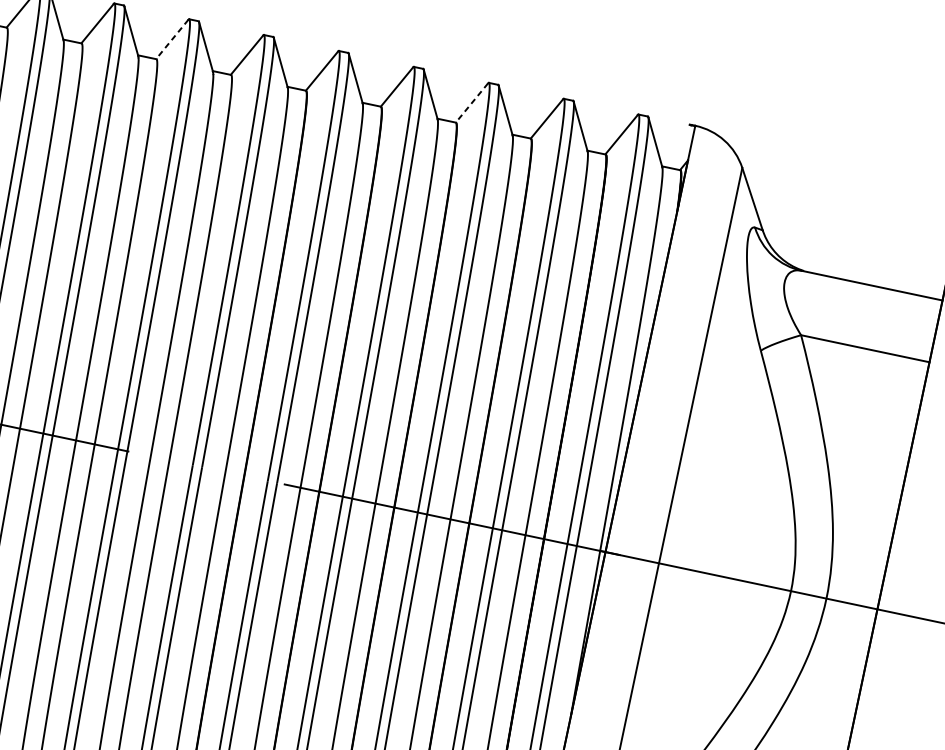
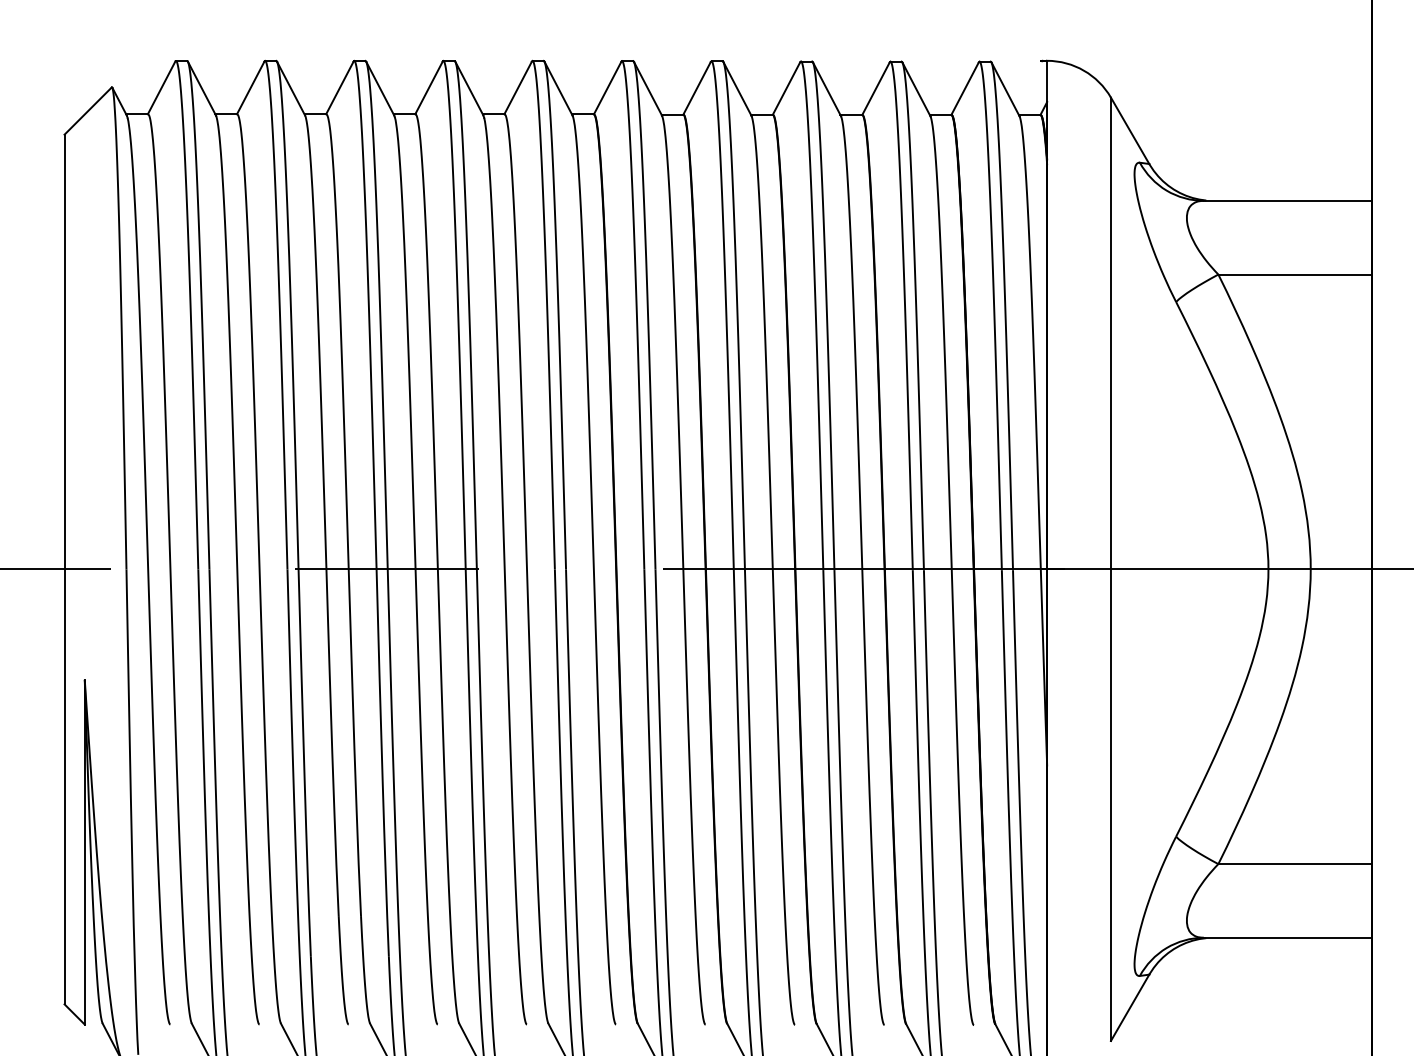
line: (171, 39) -> (428, 88), dashed -> solid
line: (471, 102) -> (786, 88), dashed -> solid

